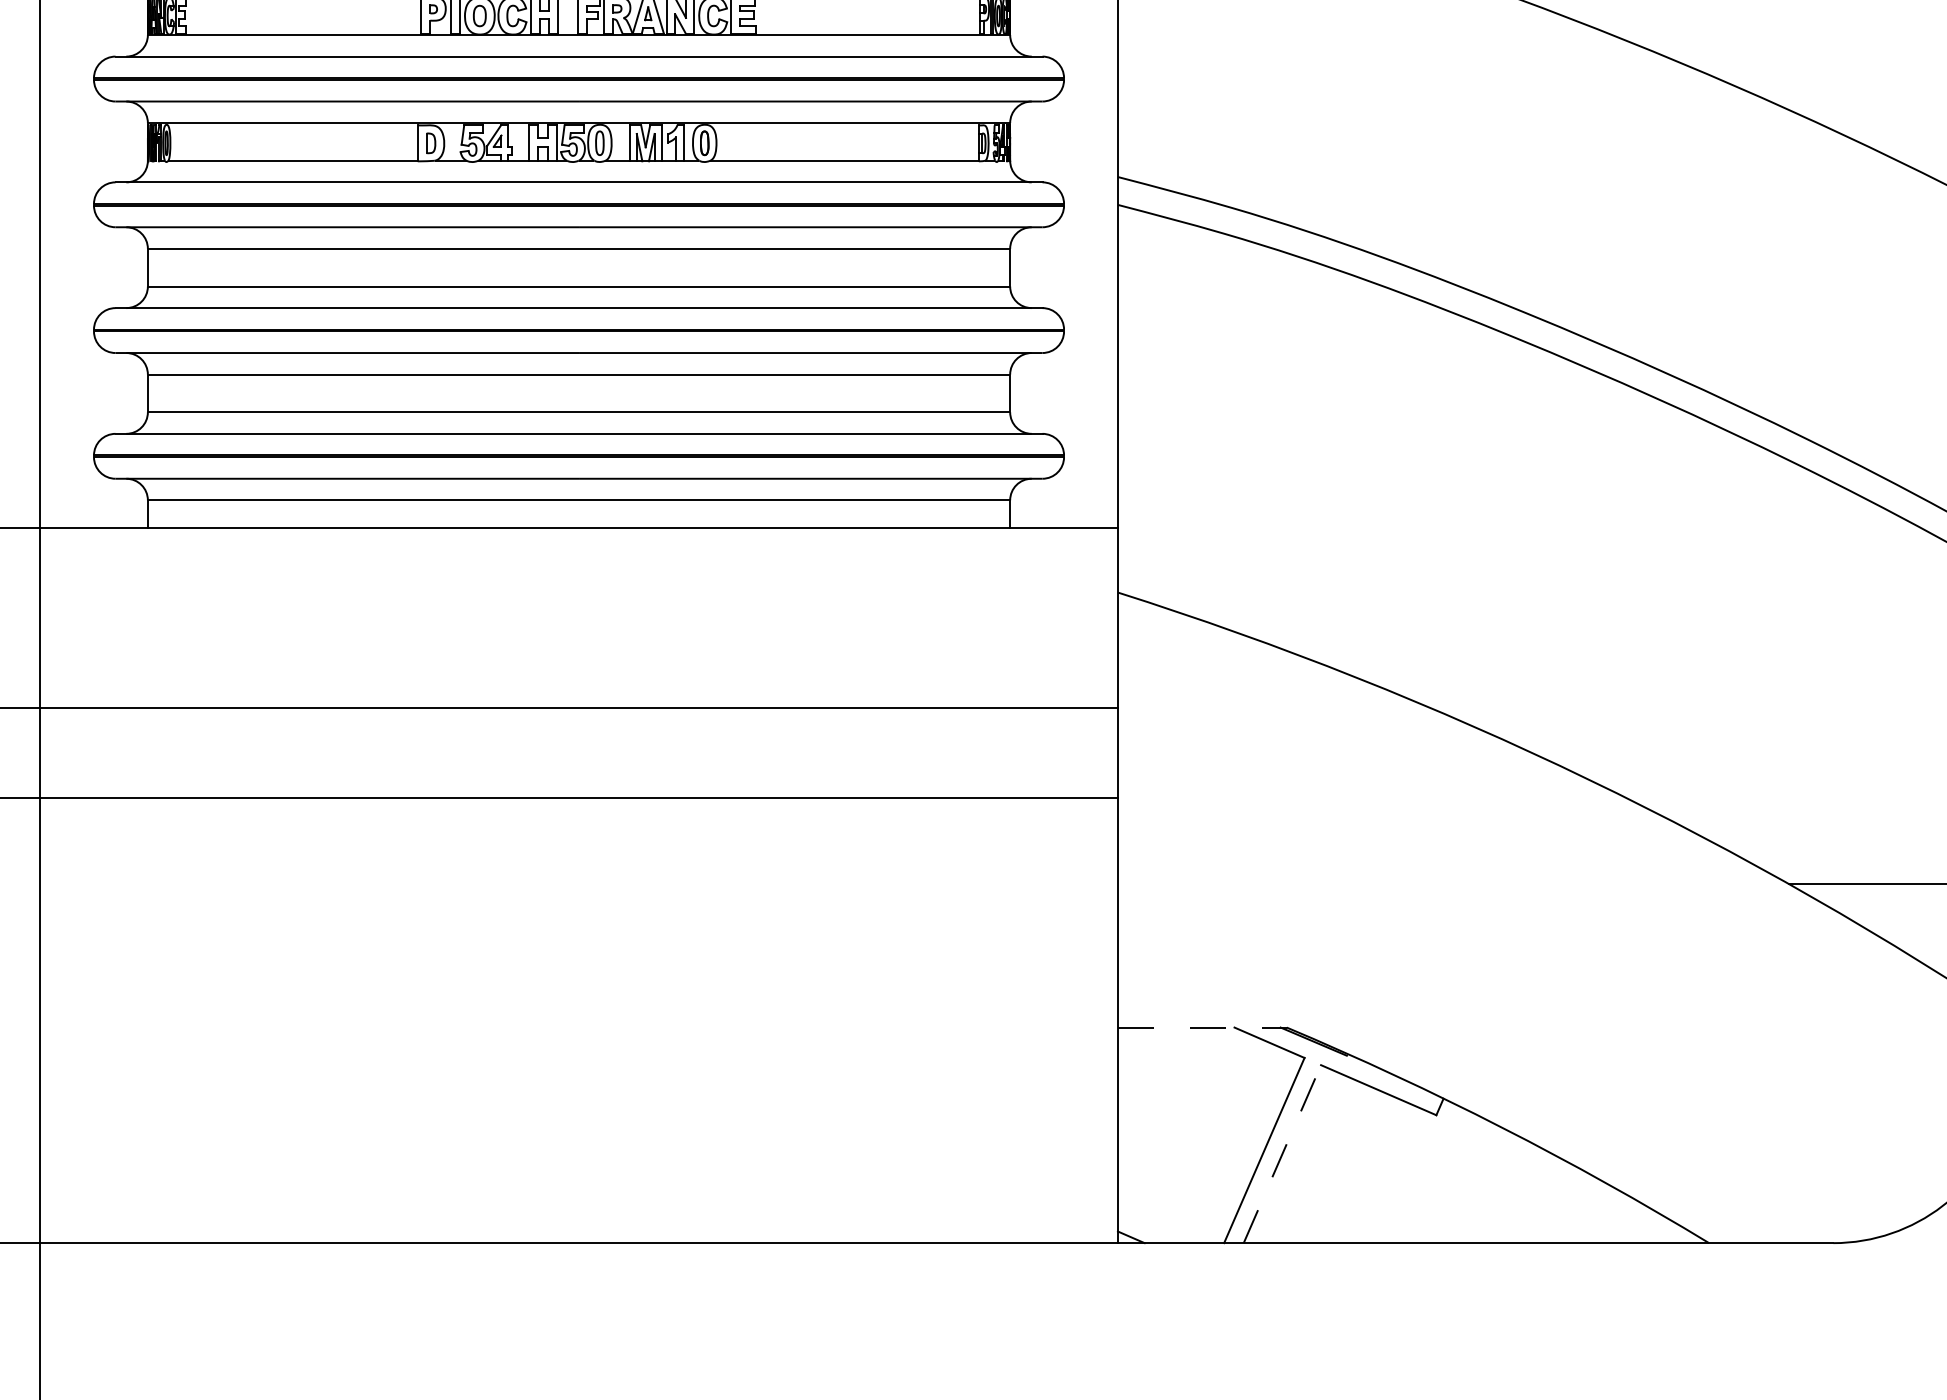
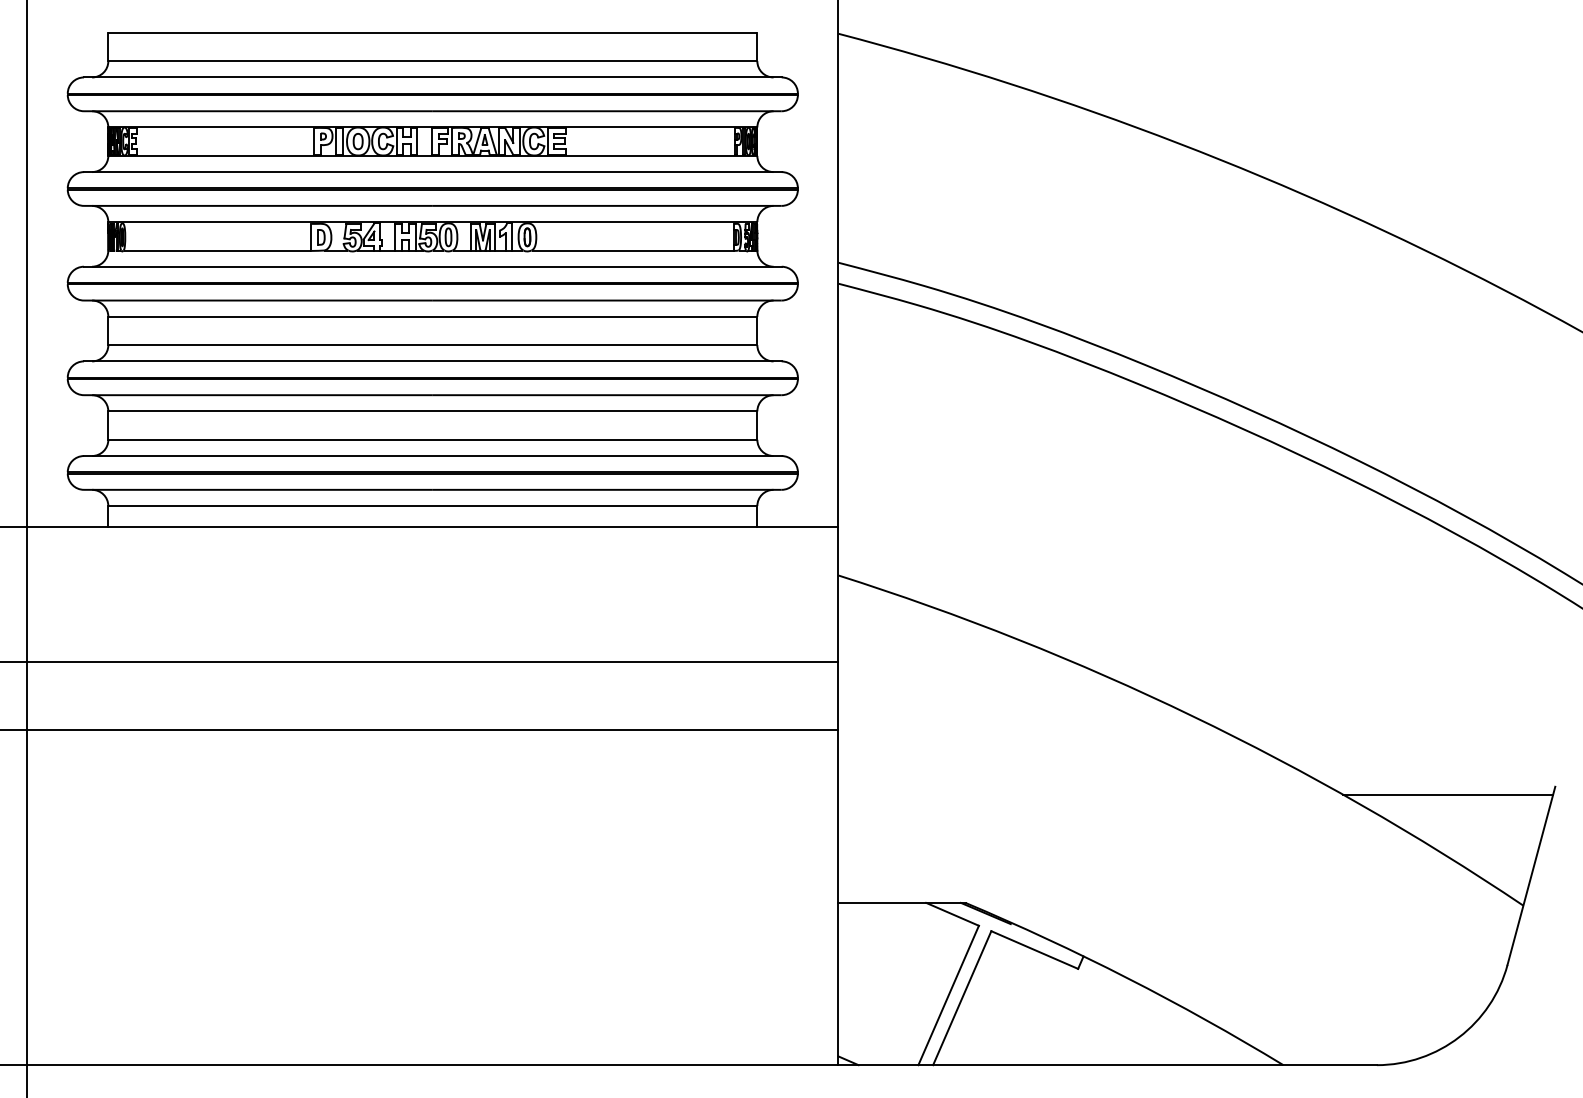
line: (1203, 1027) -> (902, 902), dashed -> solid
line: (1282, 1153) -> (962, 997), dashed -> solid

